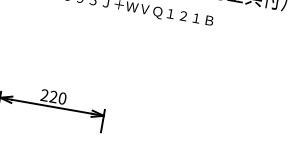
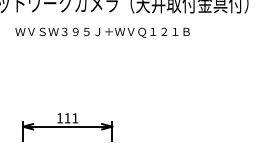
text: (53, 97) -> (67, 118), 220 -> 111

